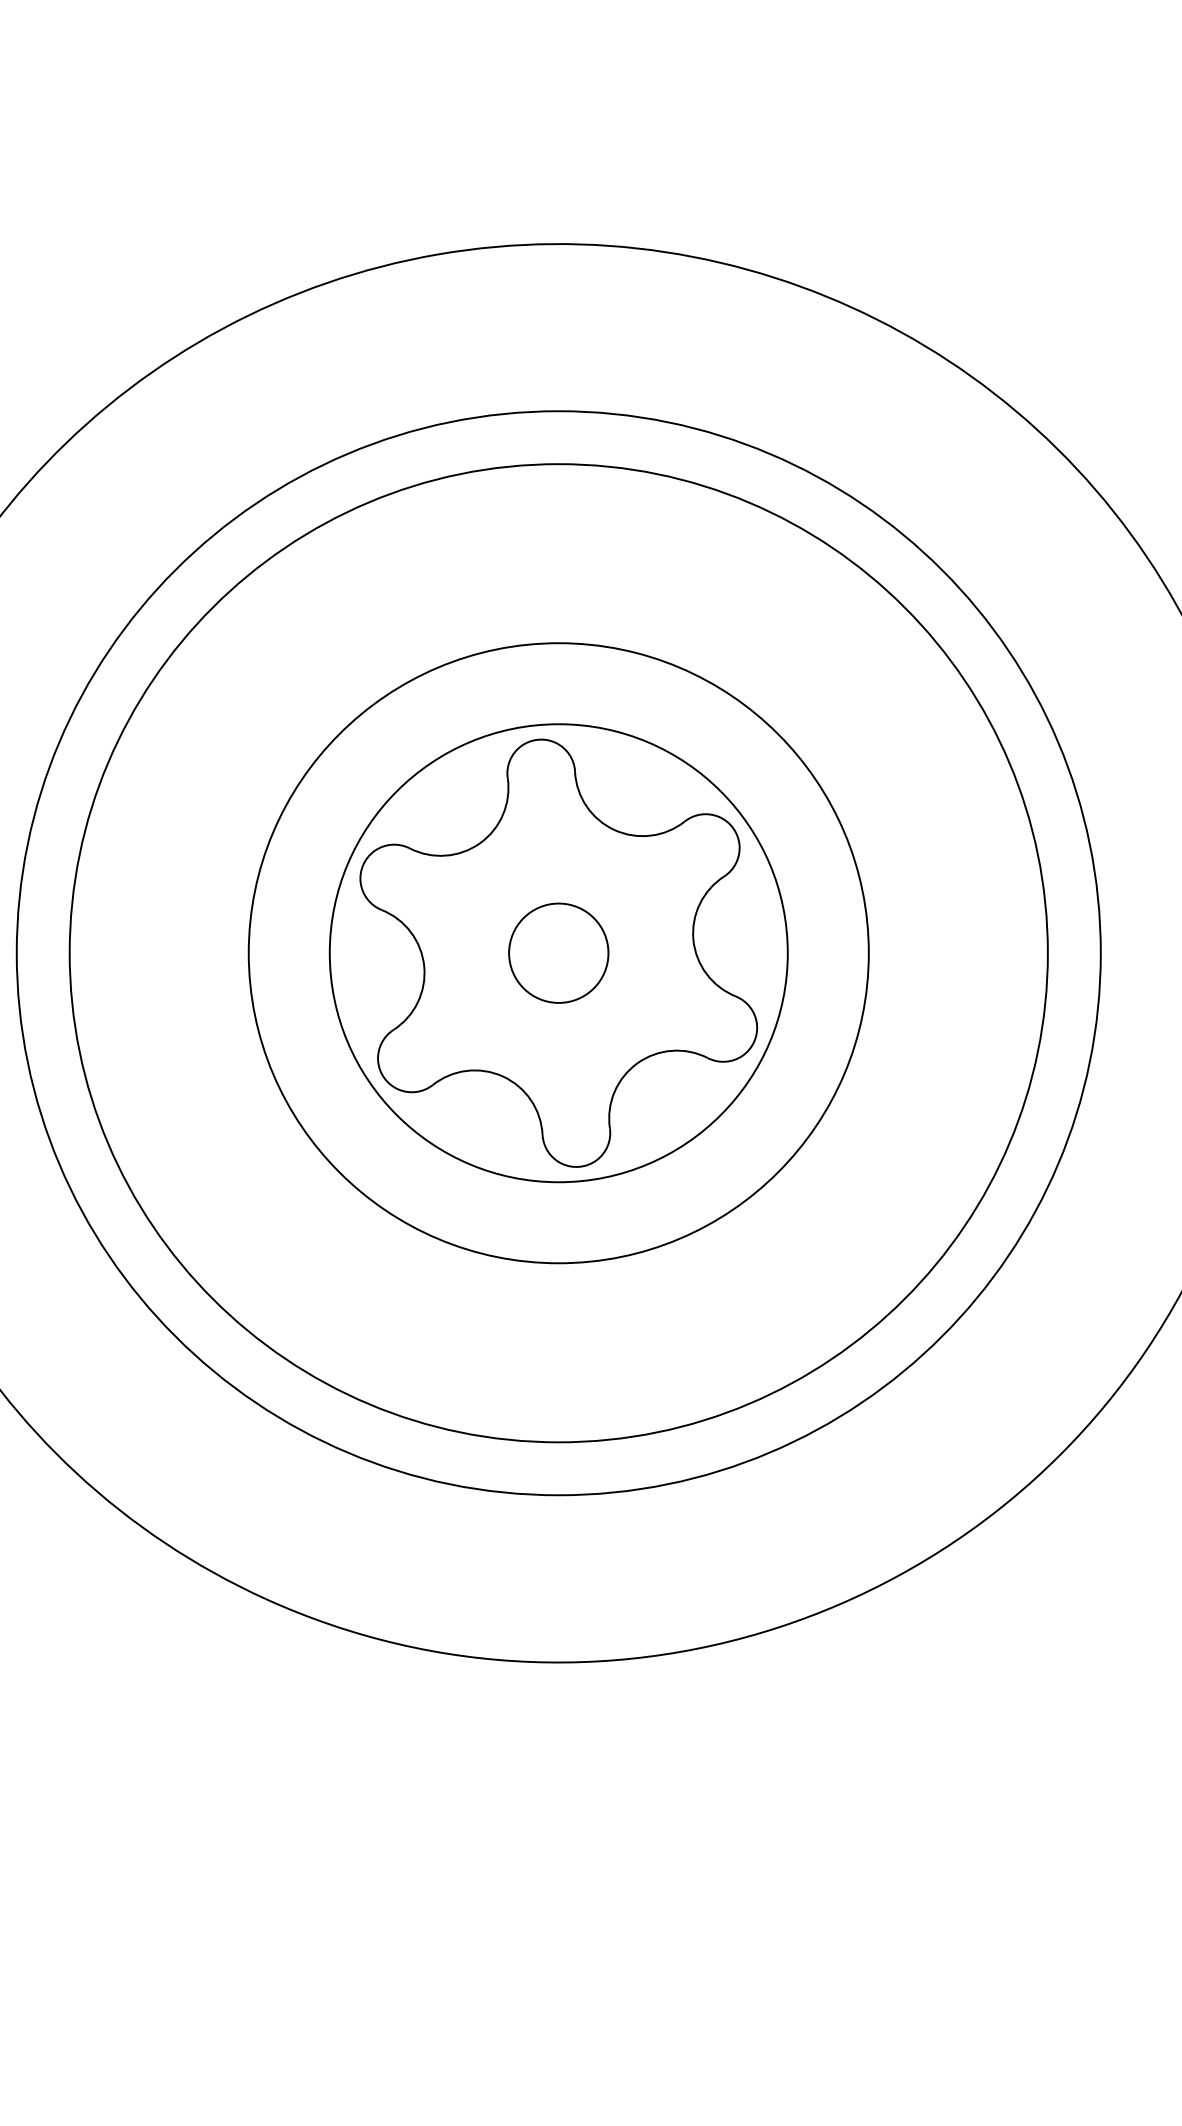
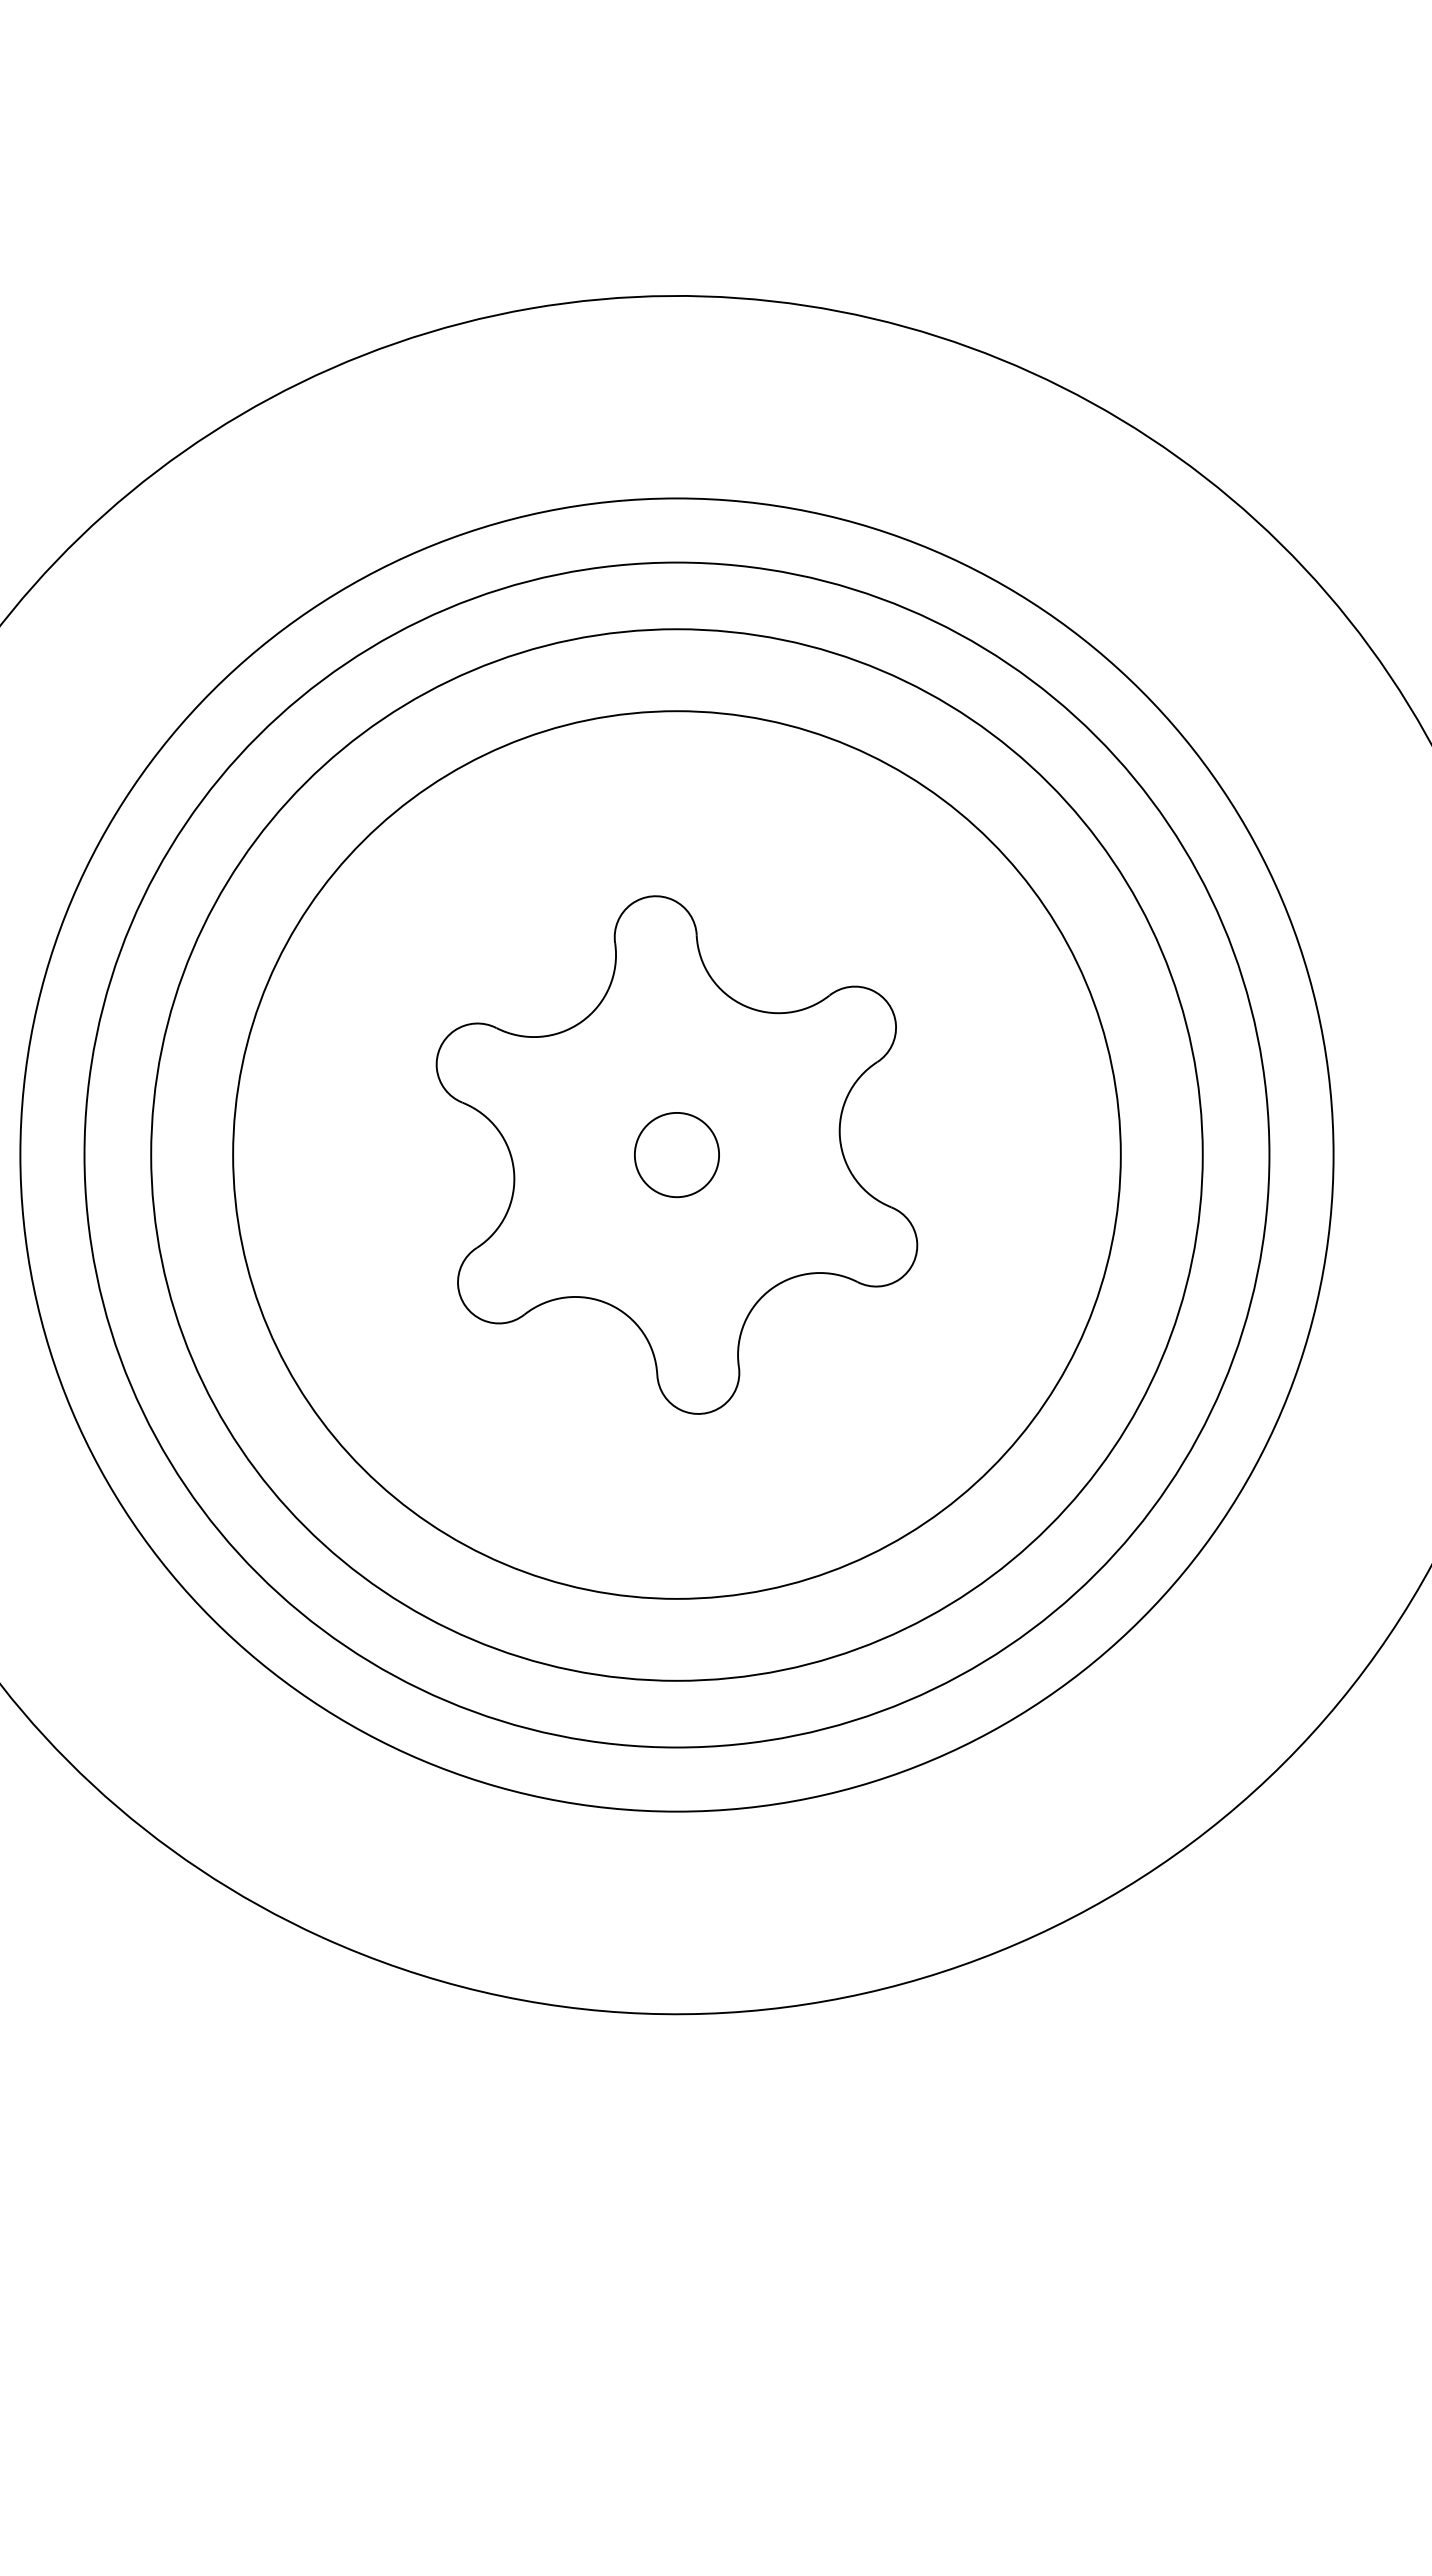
circle: (558, 952) -> (676, 1154), size x0.7
circle: (558, 952) -> (676, 1154), size x1.4
circle: (558, 952) -> (676, 1154), size x1.6

